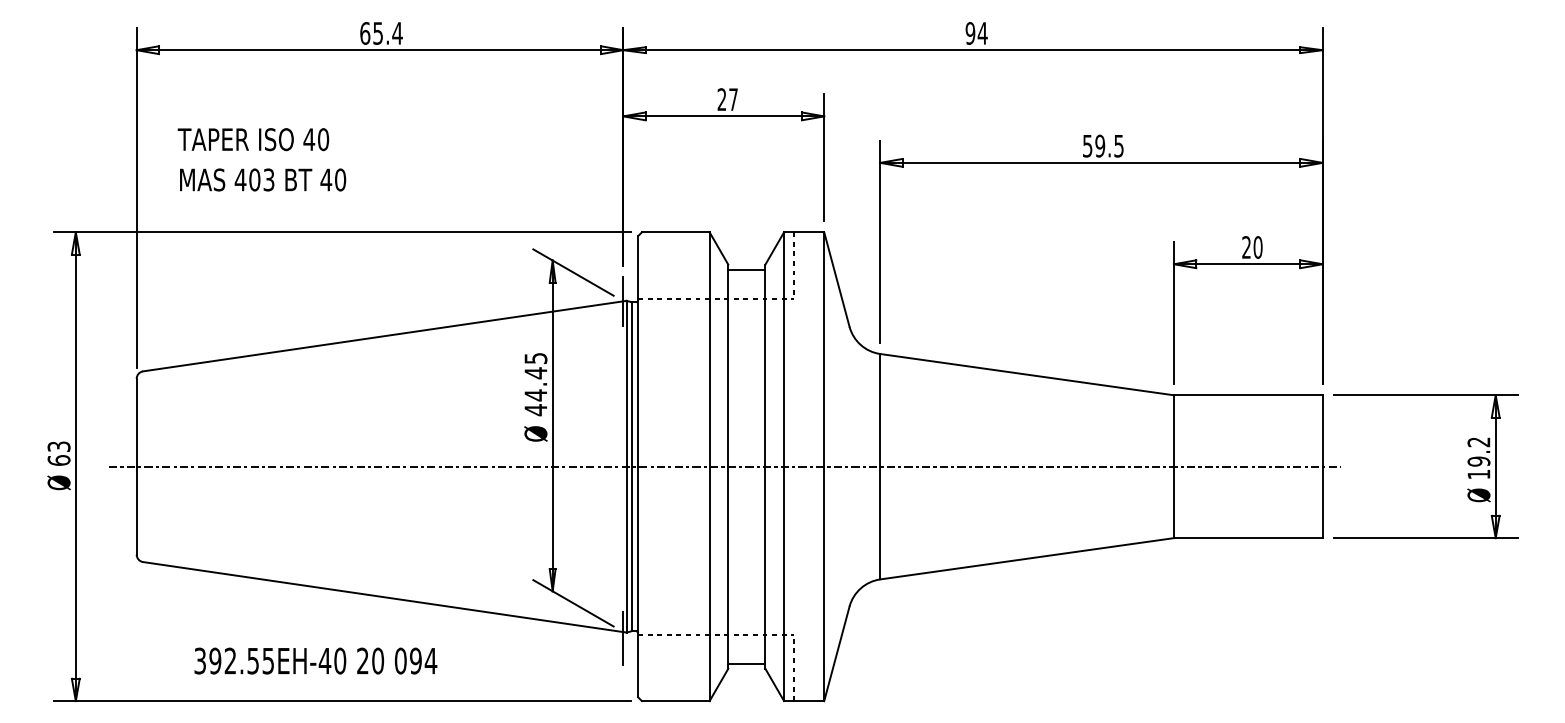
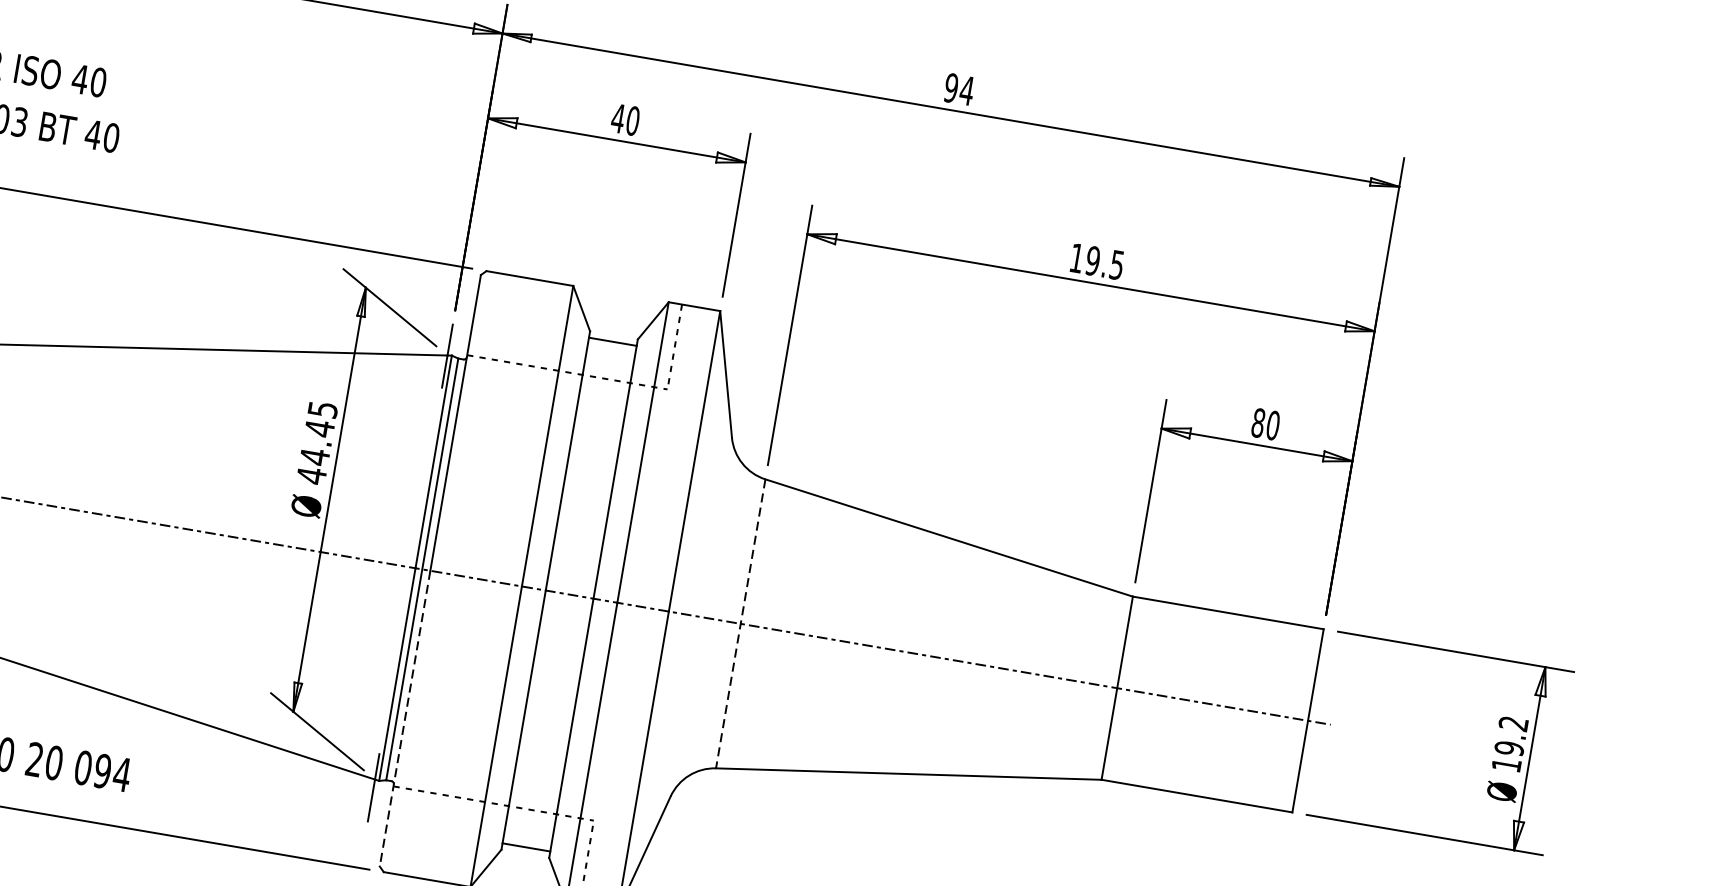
text: (727, 99) -> (625, 119), 27 -> 40
text: (1087, 146) -> (1076, 258), 59.5 -> 19.5
text: (1246, 247) -> (1258, 423), 20 -> 80
line: (880, 466) -> (741, 623), solid -> dashed
line: (638, 582) -> (405, 719), solid -> dashed

